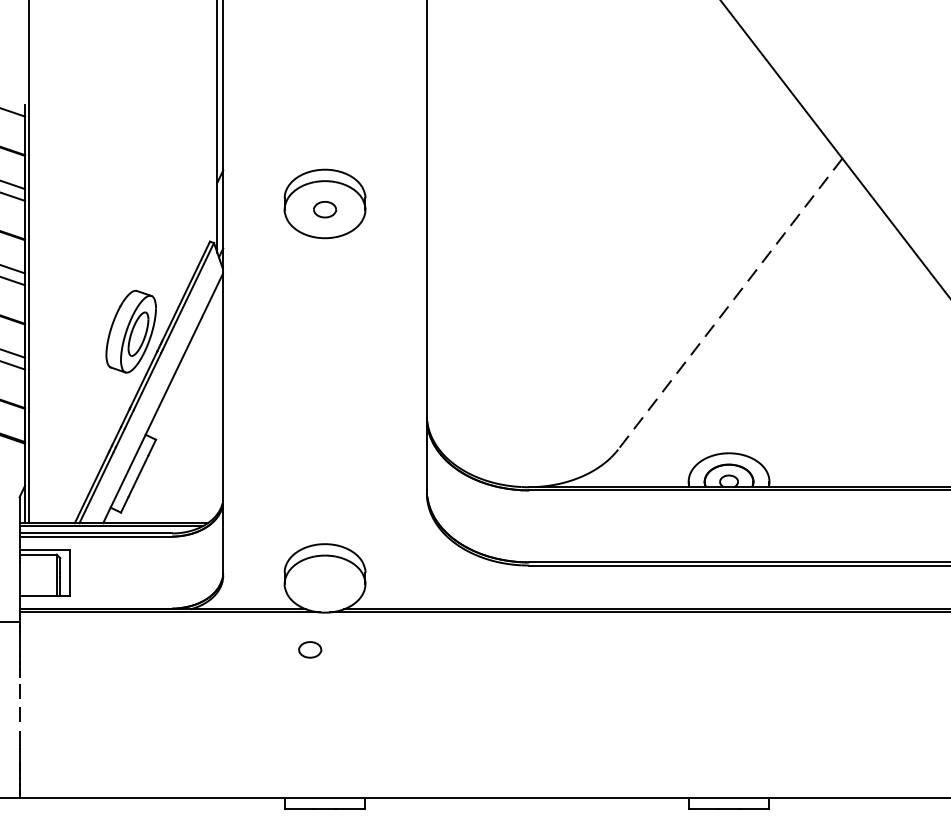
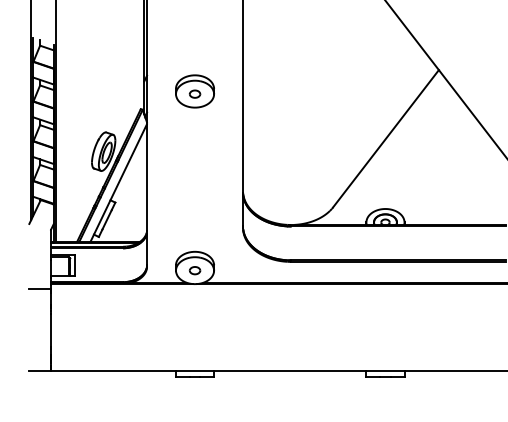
line: (731, 303) -> (386, 138), dashed -> solid
part: (309, 649) -> (194, 270), moved
line: (20, 711) -> (51, 330), dashed -> solid

